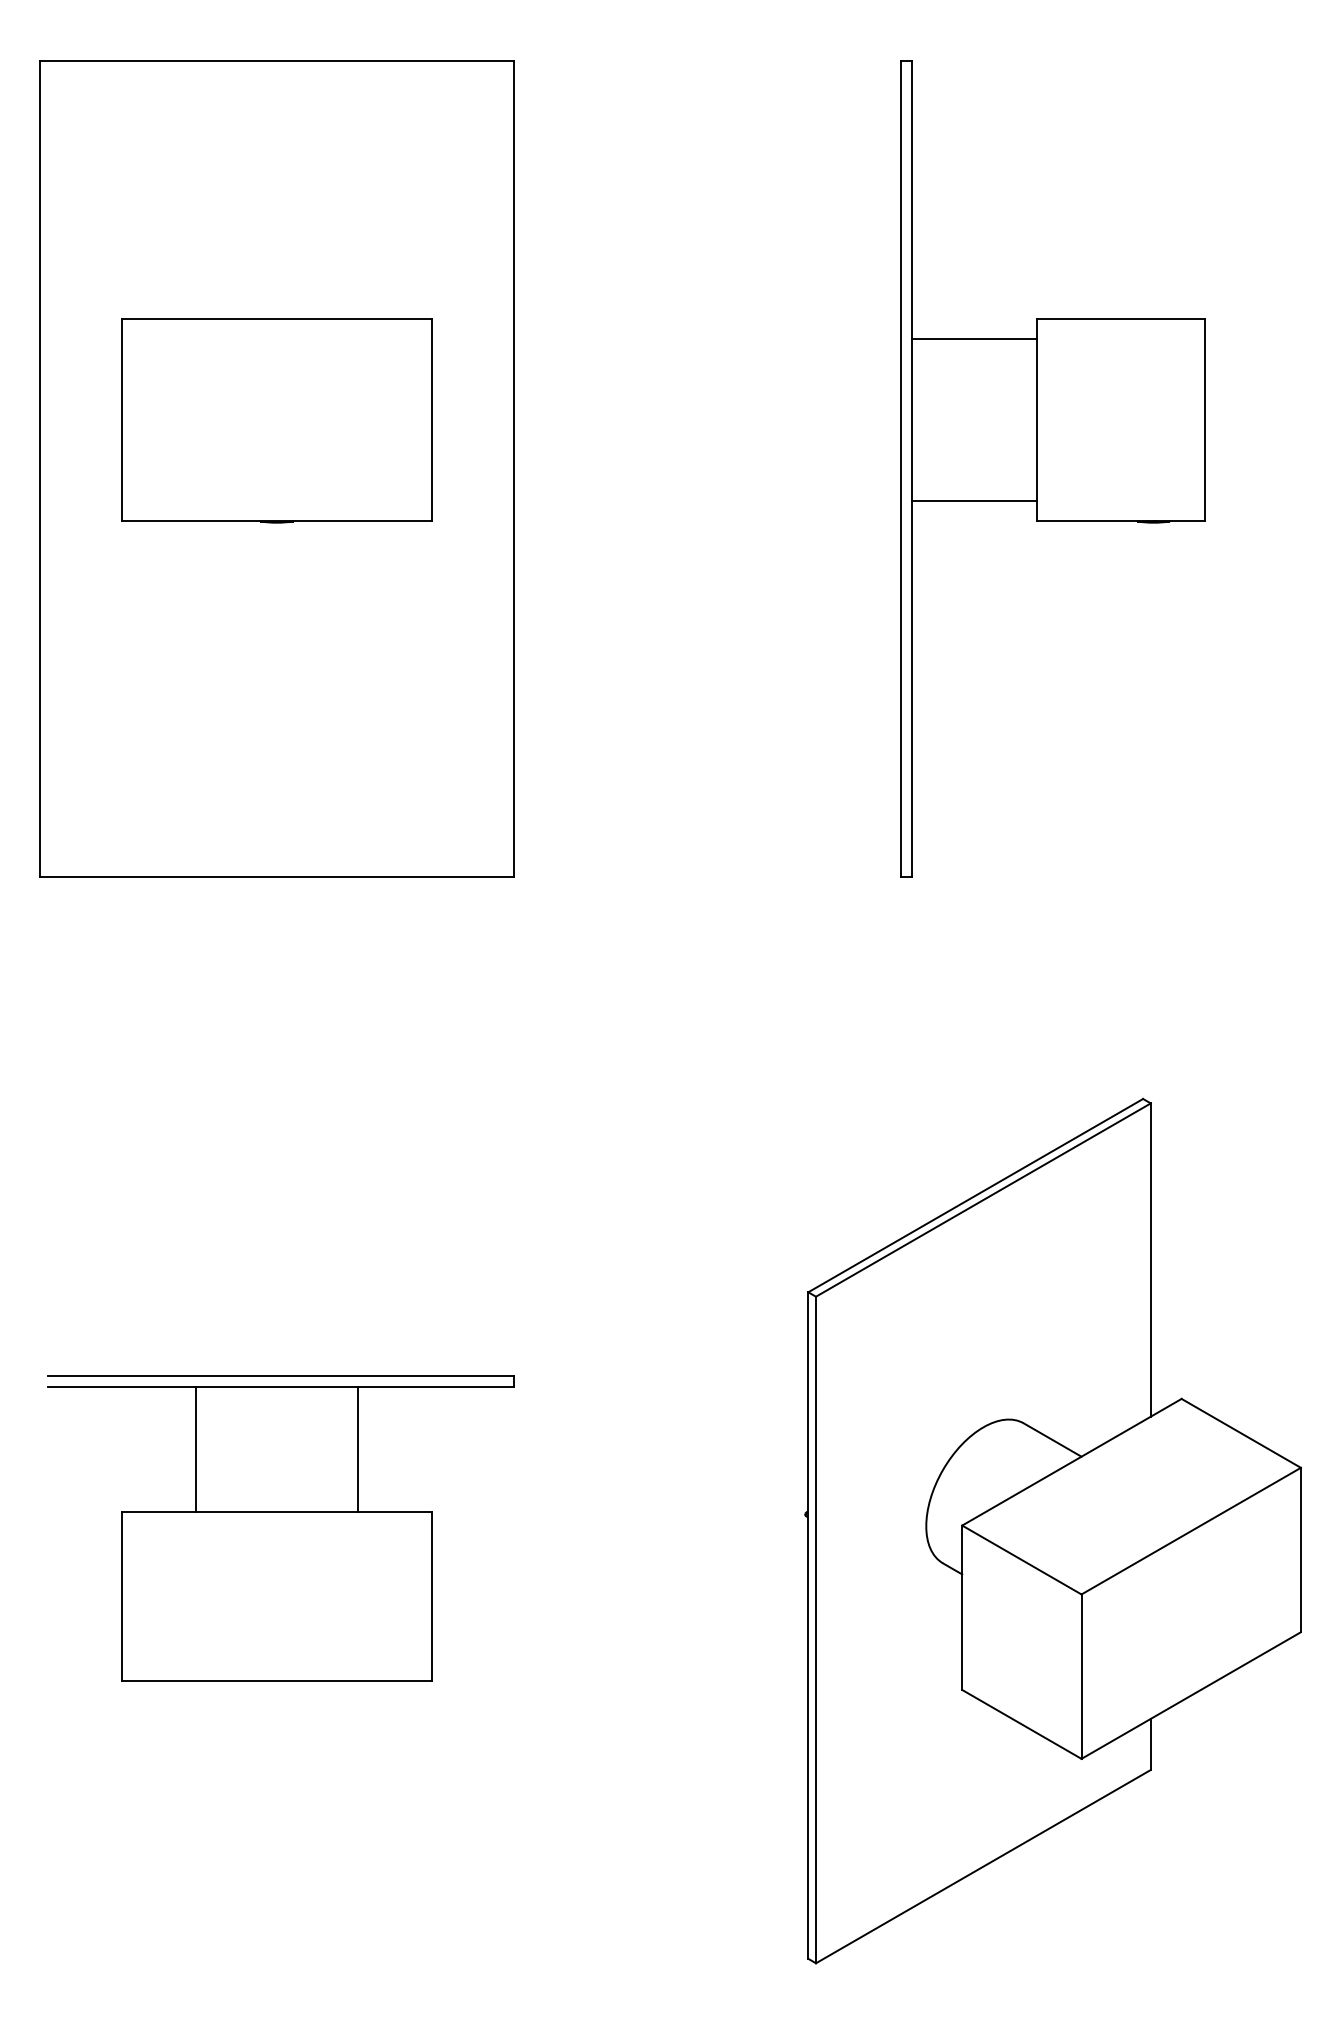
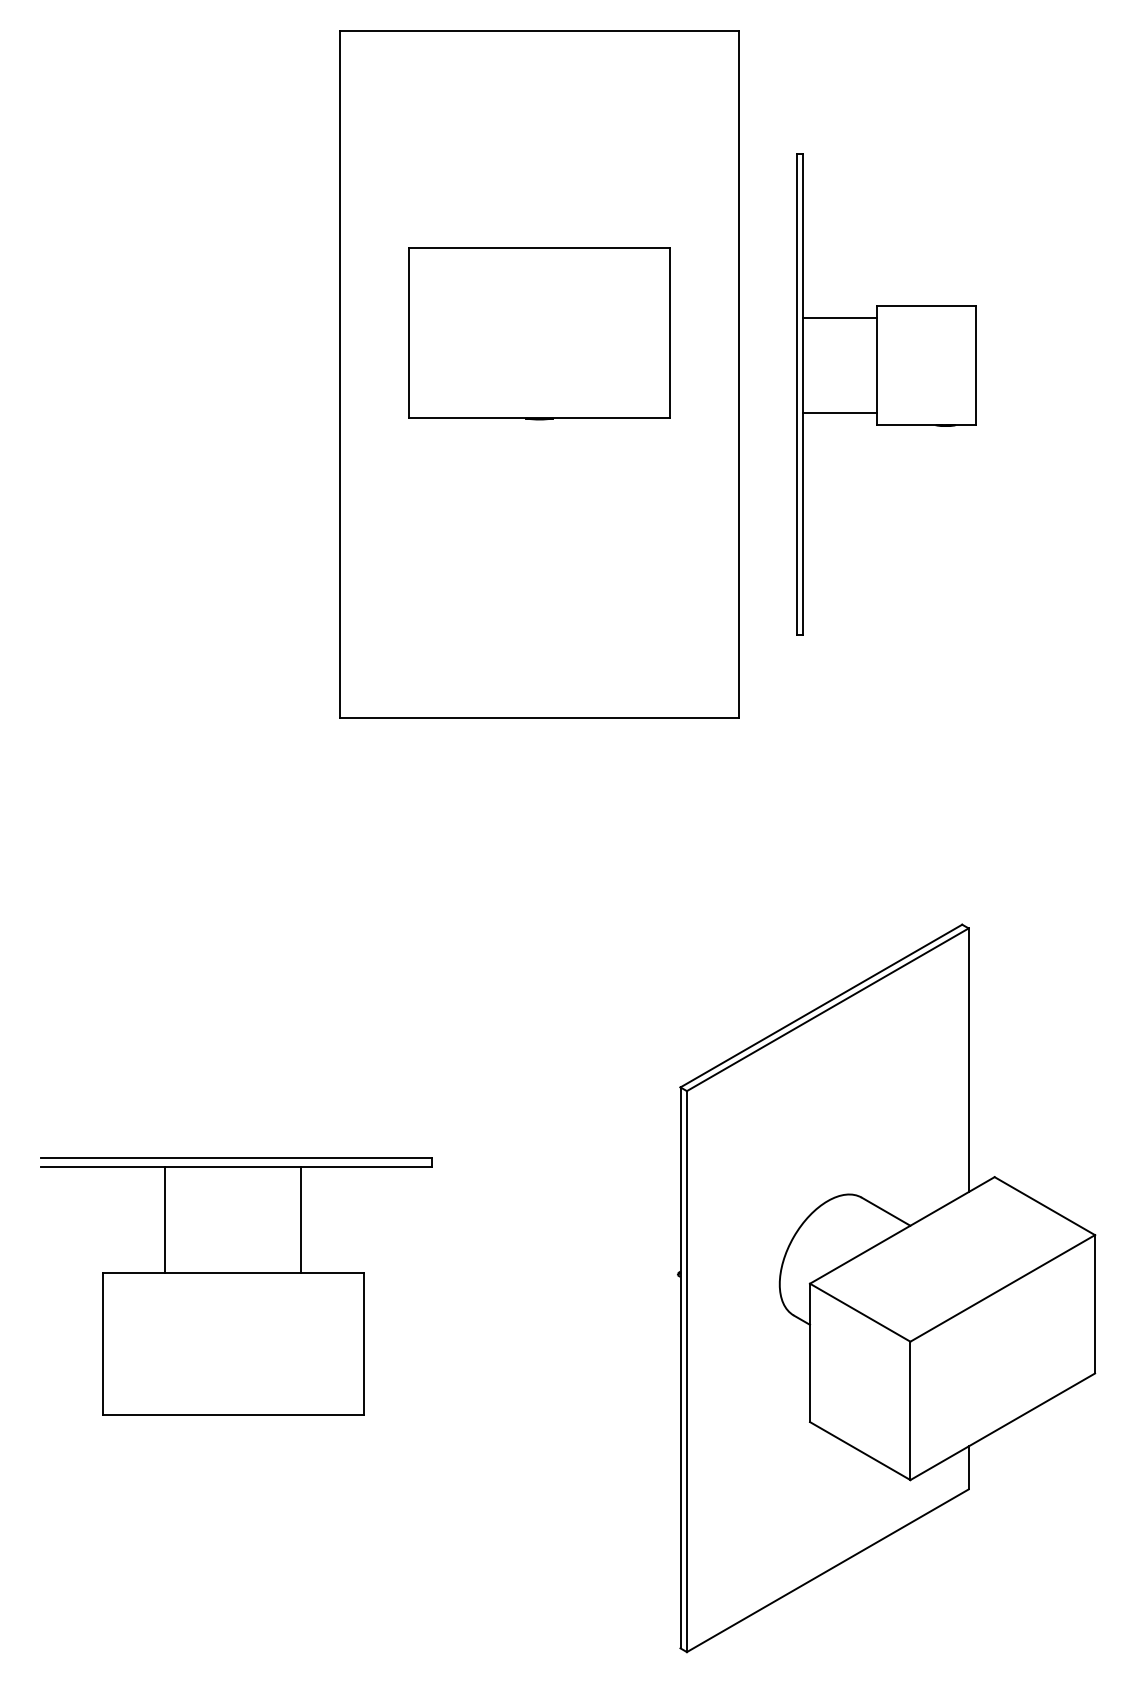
part: (276, 468) -> (539, 373), moved
part: (1052, 468) -> (885, 394), size x0.7

